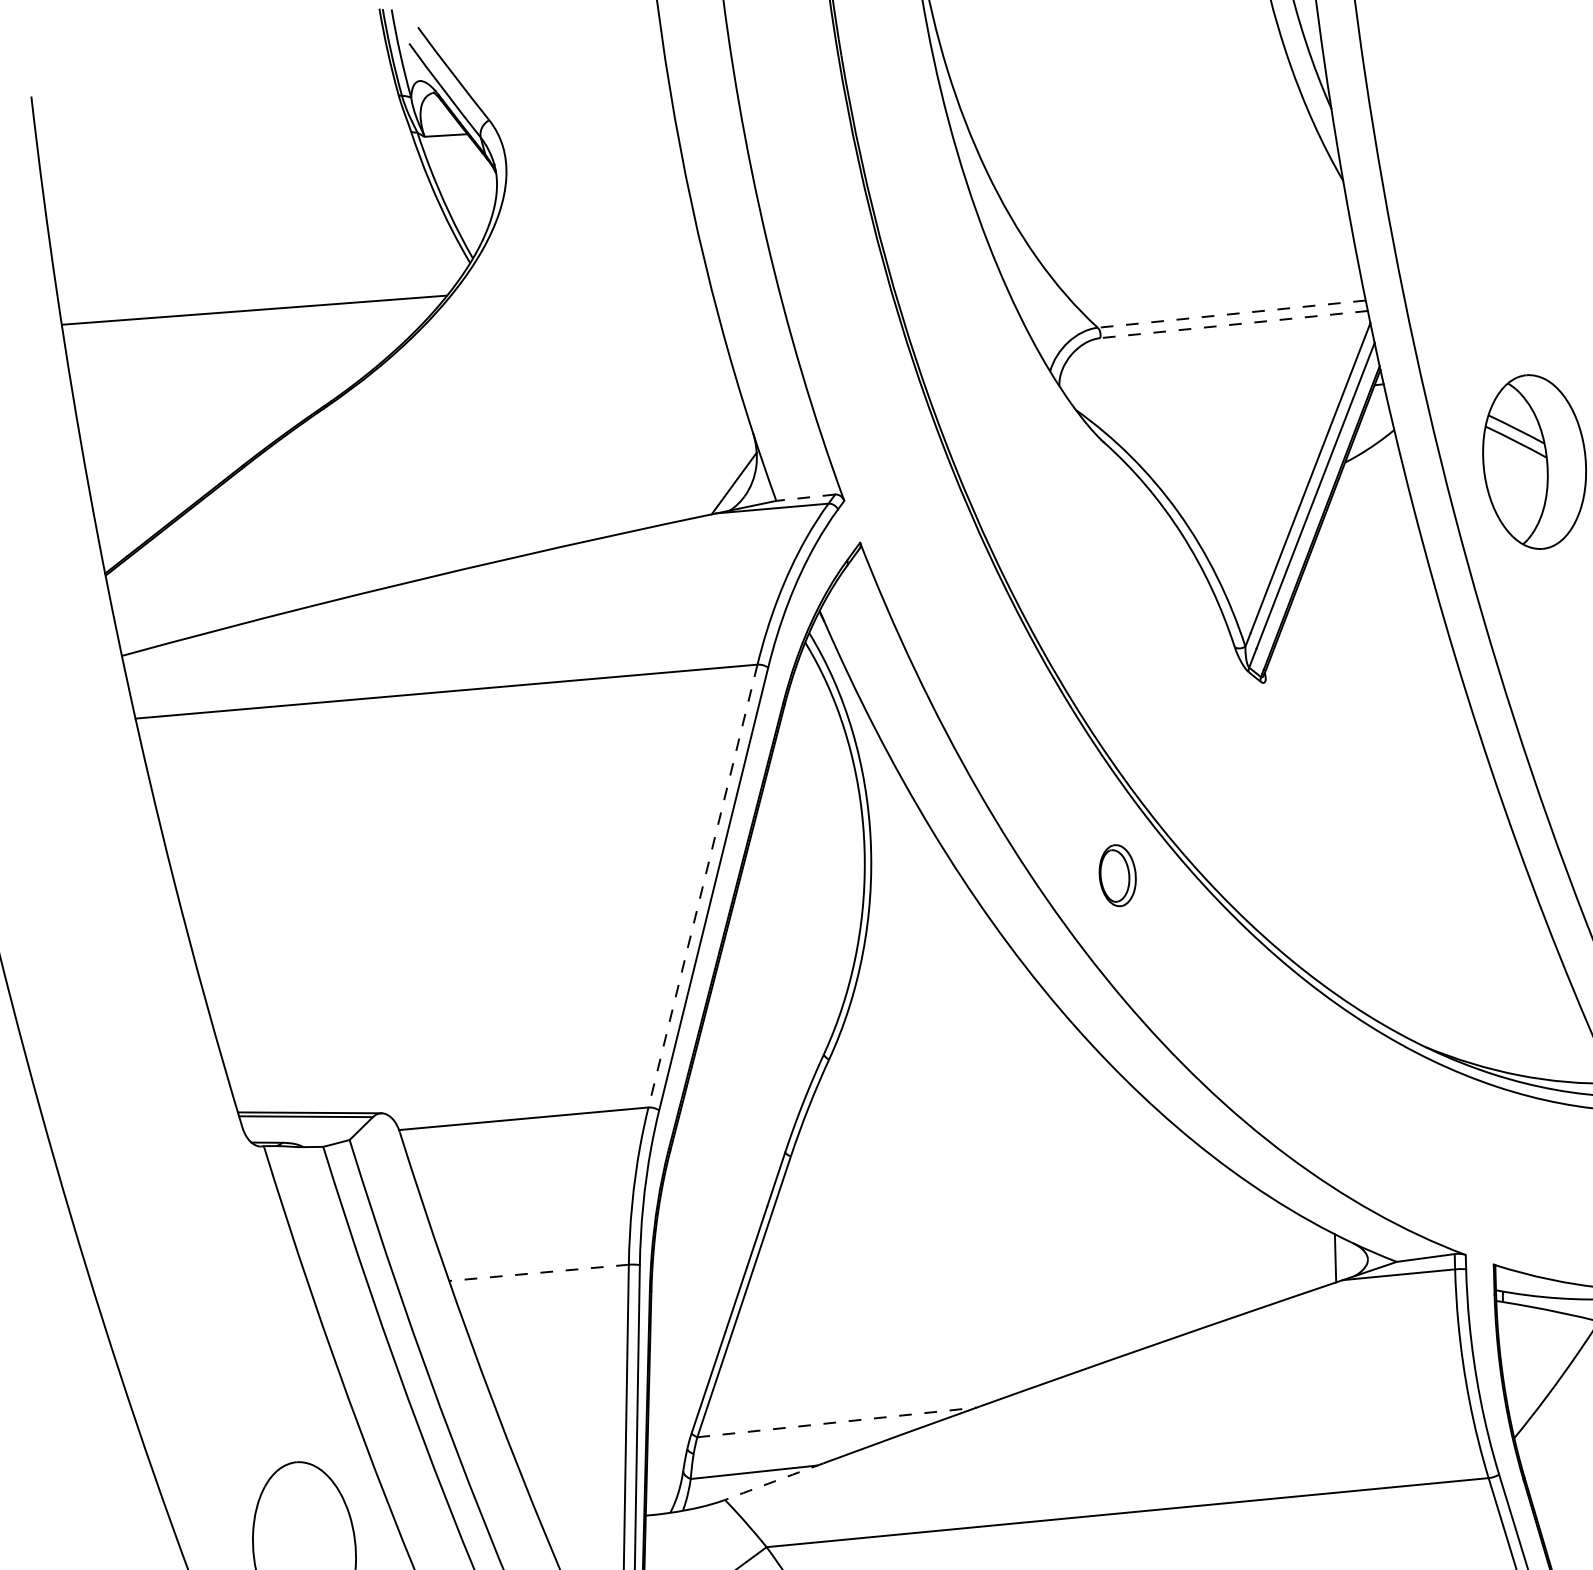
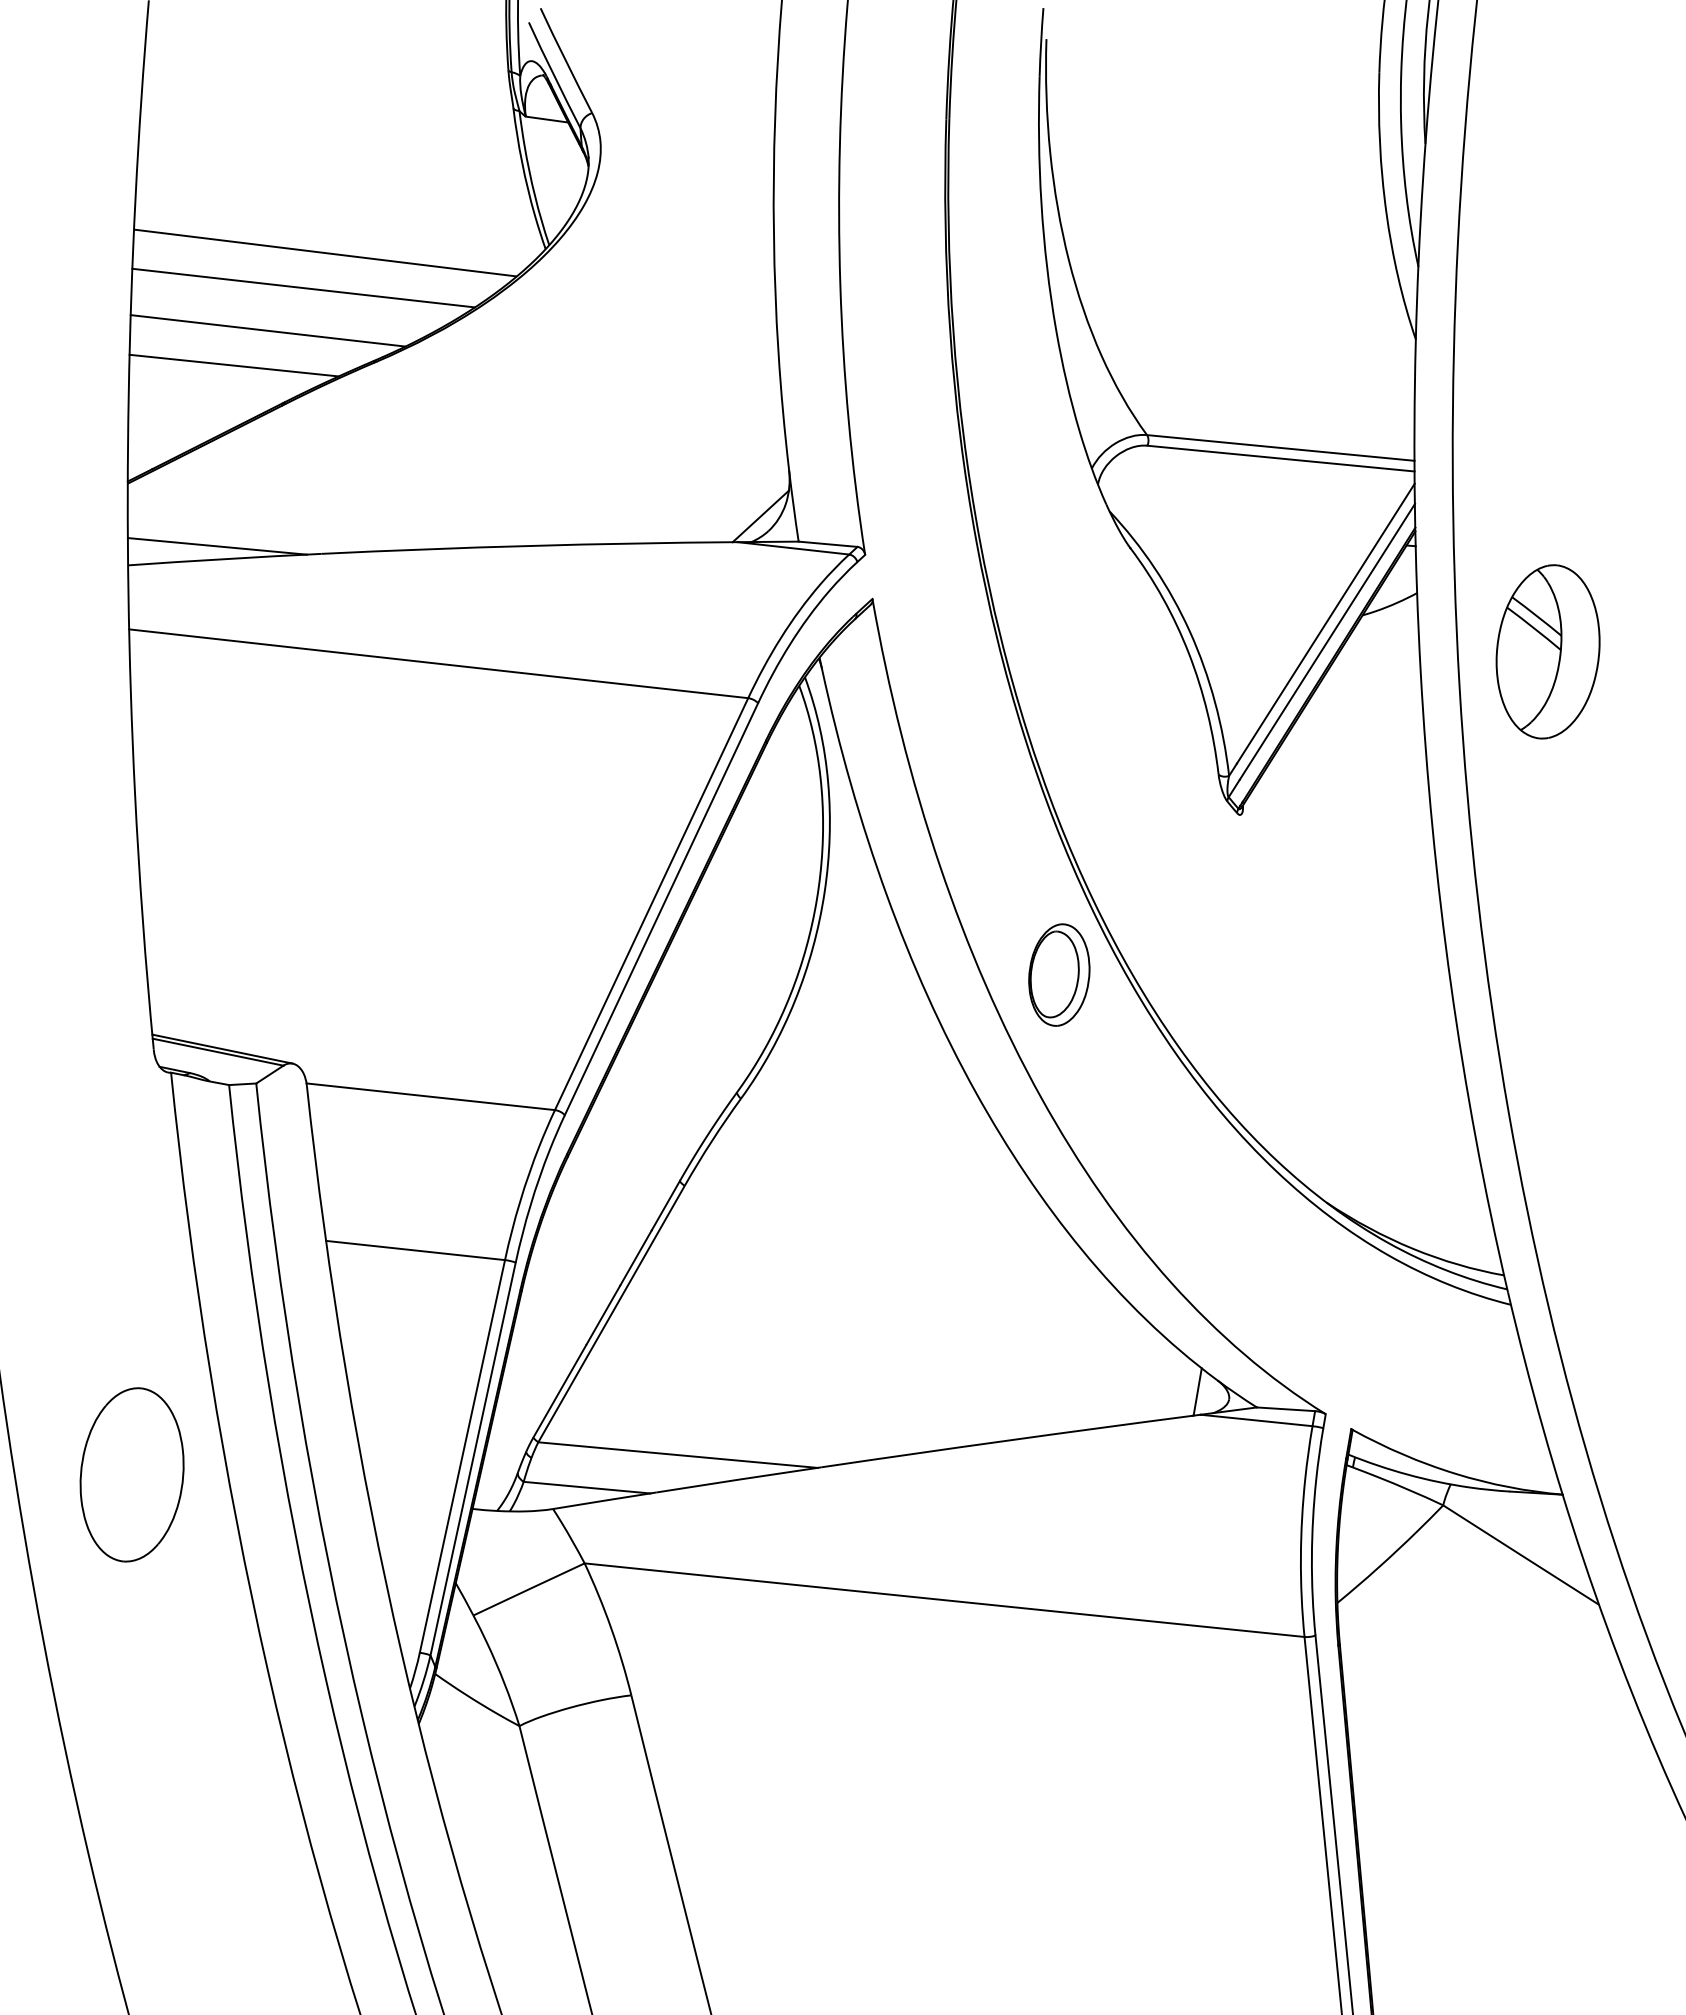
line: (1231, 313) -> (1280, 447), dashed -> solid
line: (1233, 324) -> (1280, 458), dashed -> solid
line: (239, 348) -> (303, 287), added
line: (212, 397) -> (267, 330), added
line: (186, 438) -> (233, 365), added
line: (806, 497) -> (828, 544), dashed -> solid
line: (205, 620) -> (216, 546), added
part: (1117, 875) -> (1059, 974), size x1.67
line: (702, 886) -> (651, 904), dashed -> solid
line: (538, 1272) -> (415, 1250), dashed -> solid
line: (837, 1422) -> (678, 1455), dashed -> solid
arc: (773, 1481) -> (604, 1500), dashed -> solid

